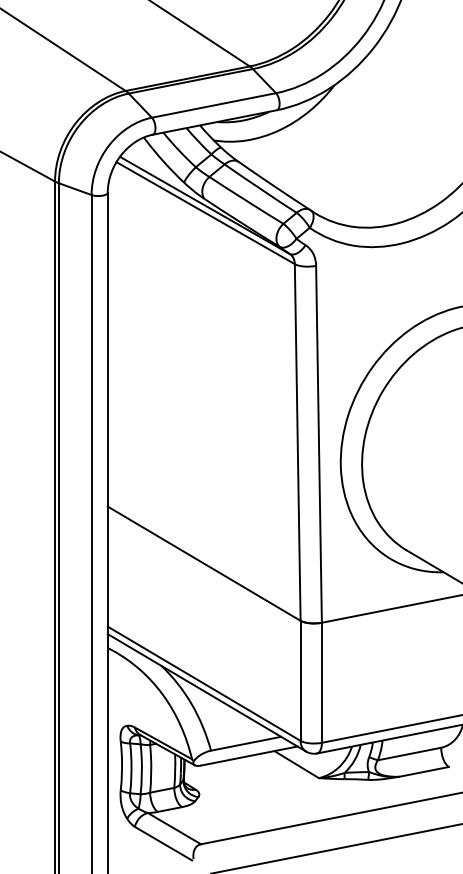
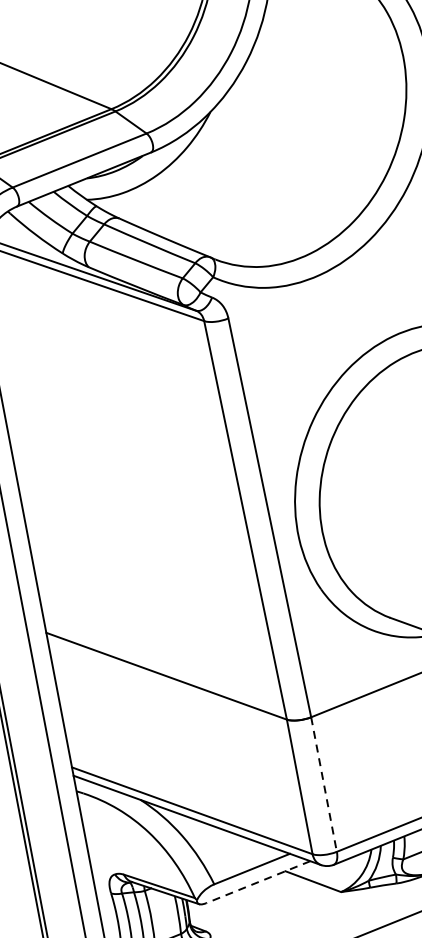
line: (321, 683) -> (323, 785), solid -> dashed
line: (248, 756) -> (257, 882), solid -> dashed

